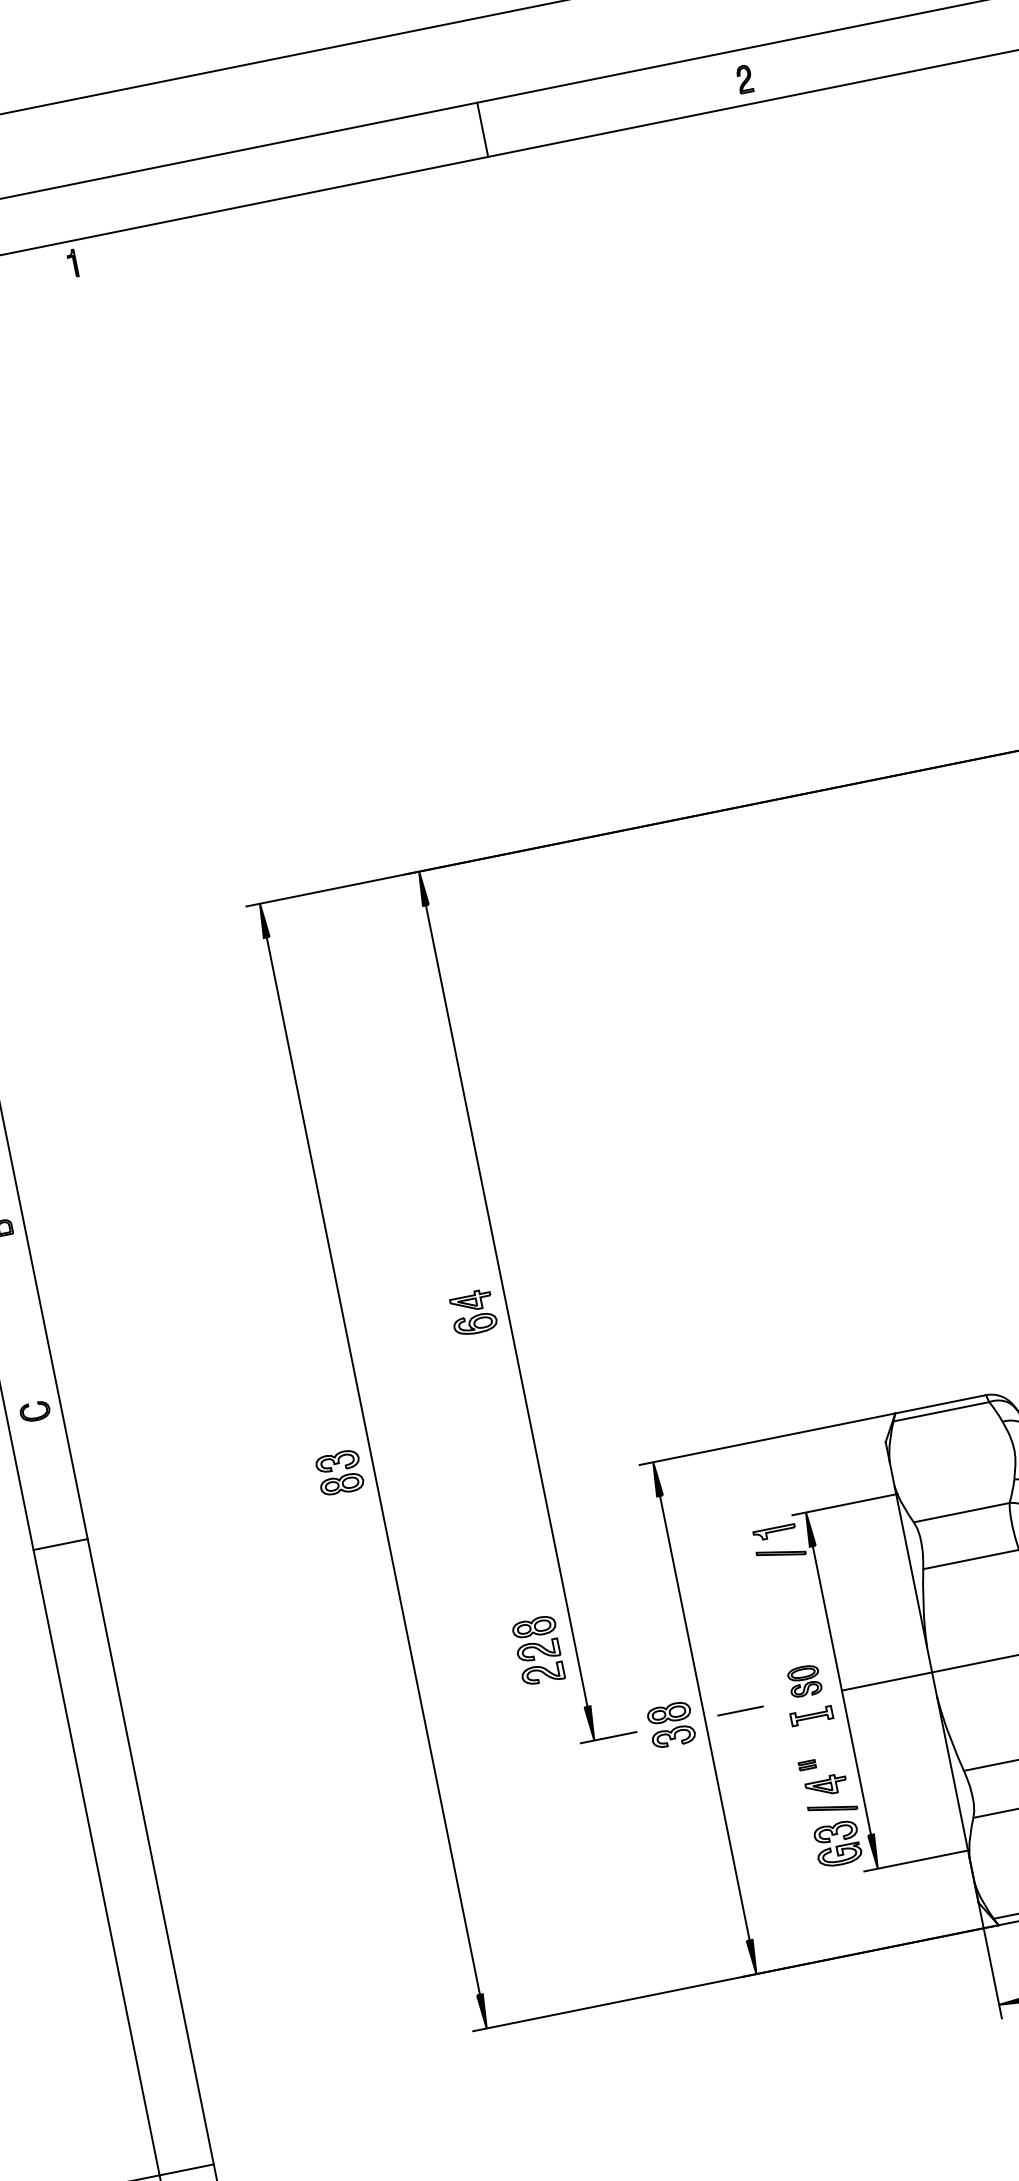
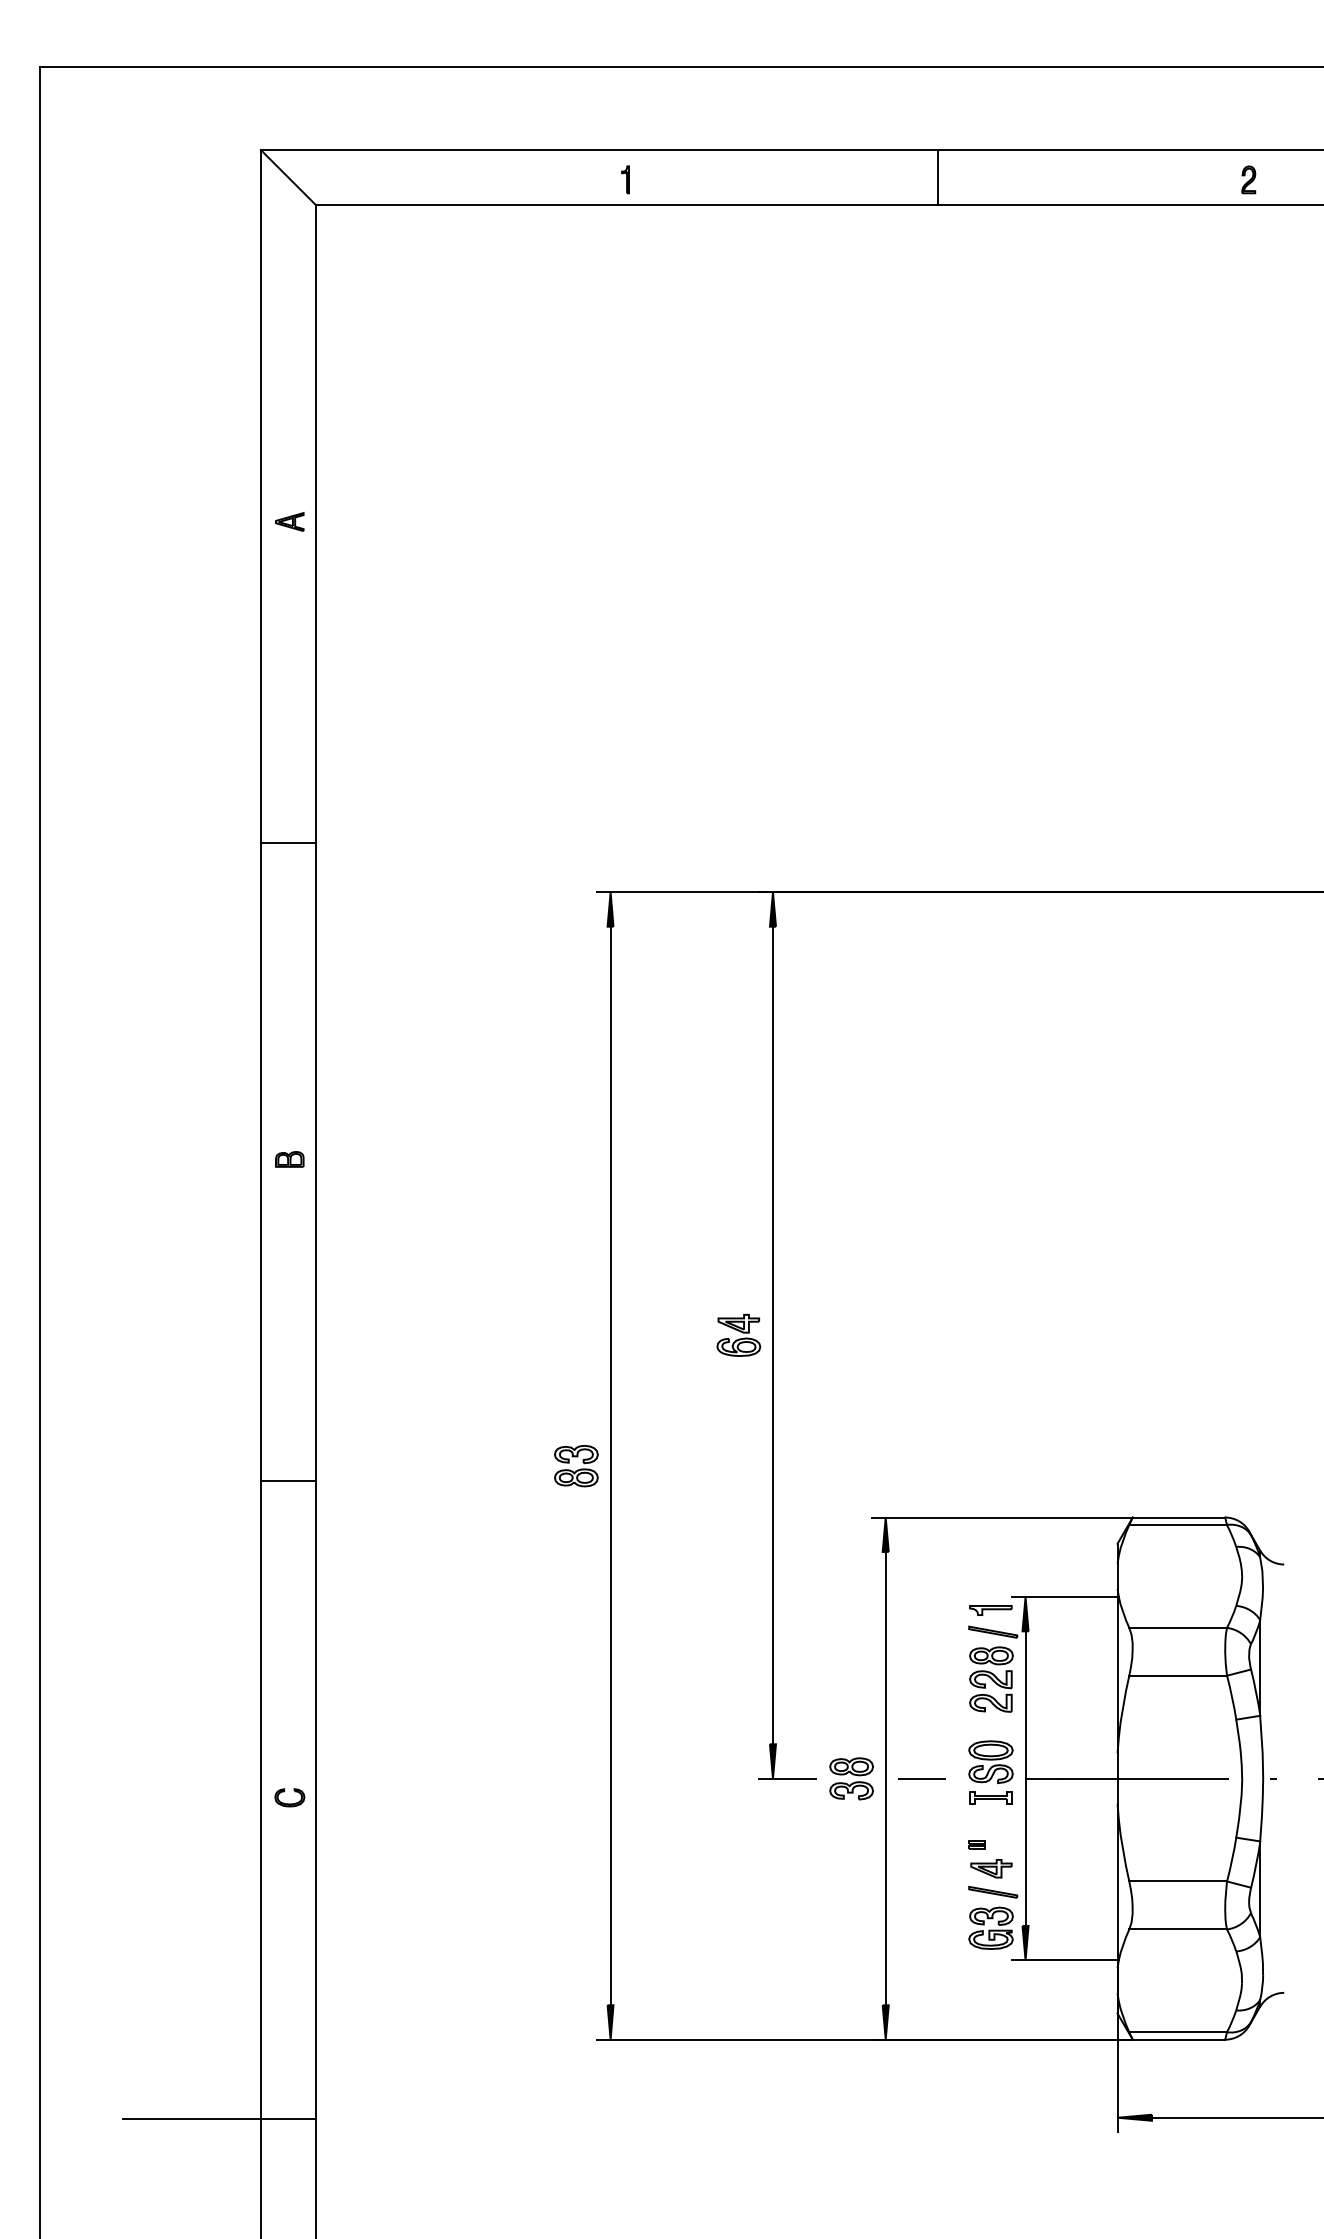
line: (482, 129) -> (937, 177), moved
part: (72, 263) -> (625, 179), moved
part: (34, 1411) -> (289, 1797), moved
part: (538, 1650) -> (991, 1679), moved
part: (804, 1681) -> (990, 1762), size x1.43

